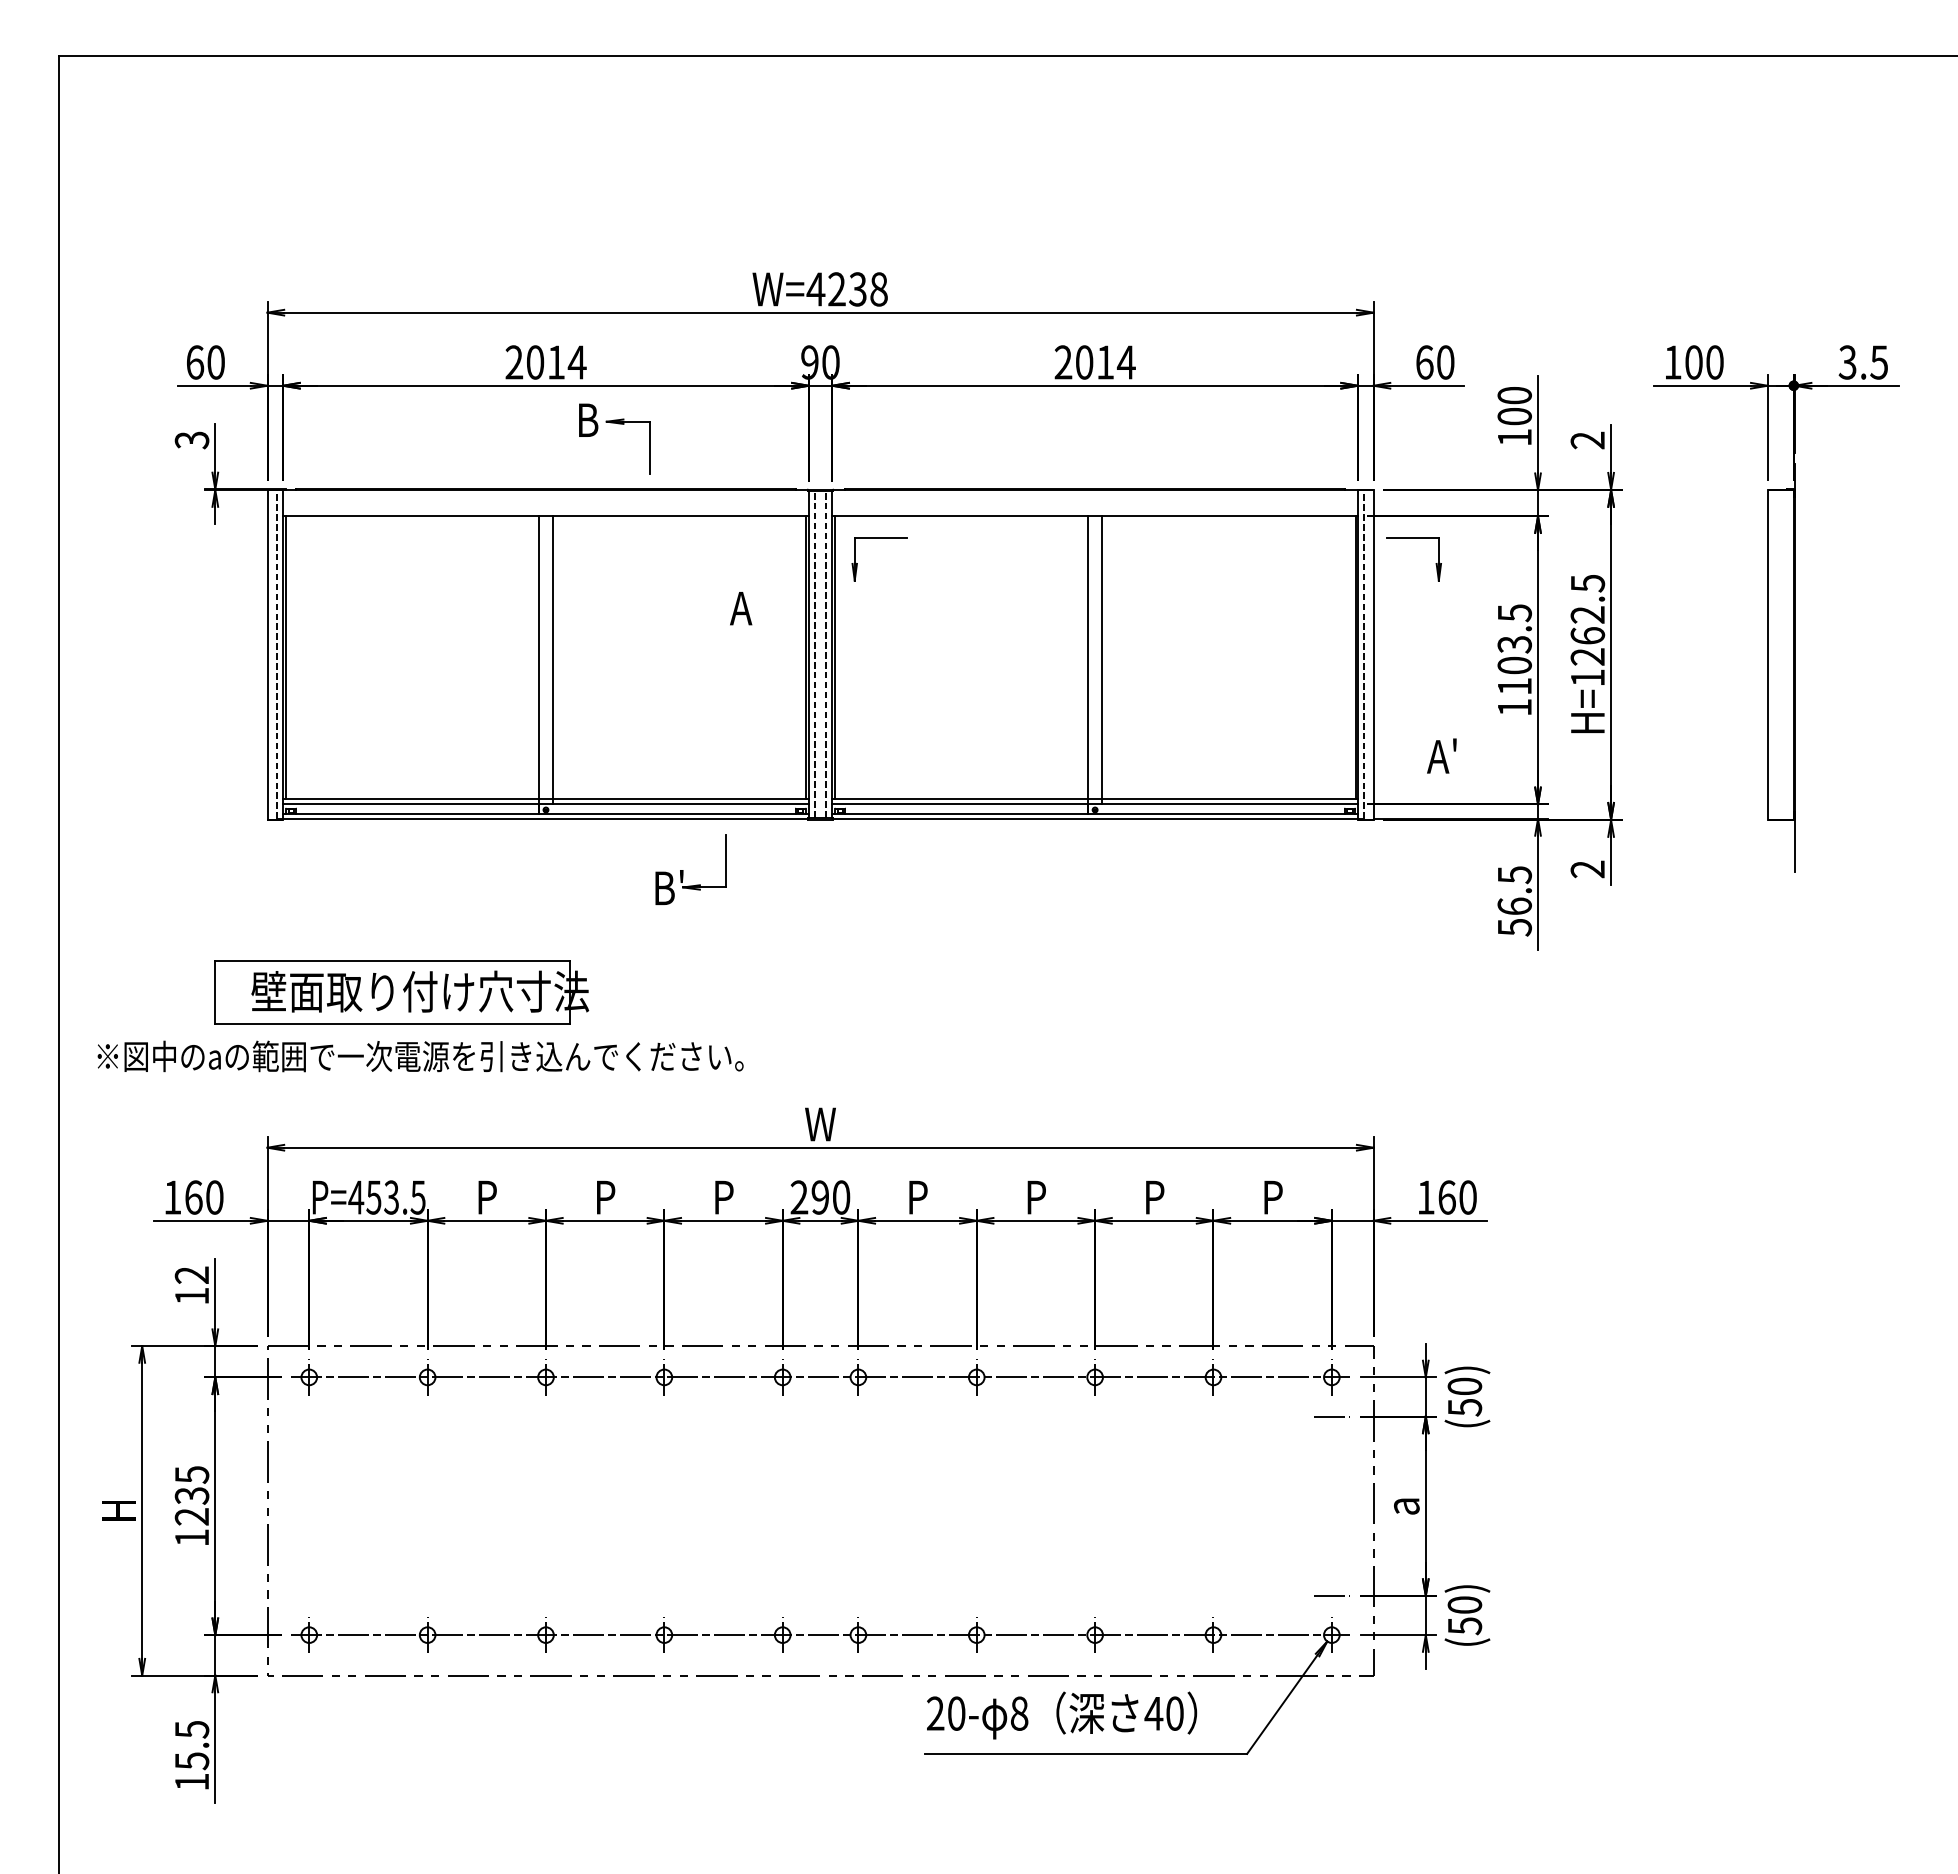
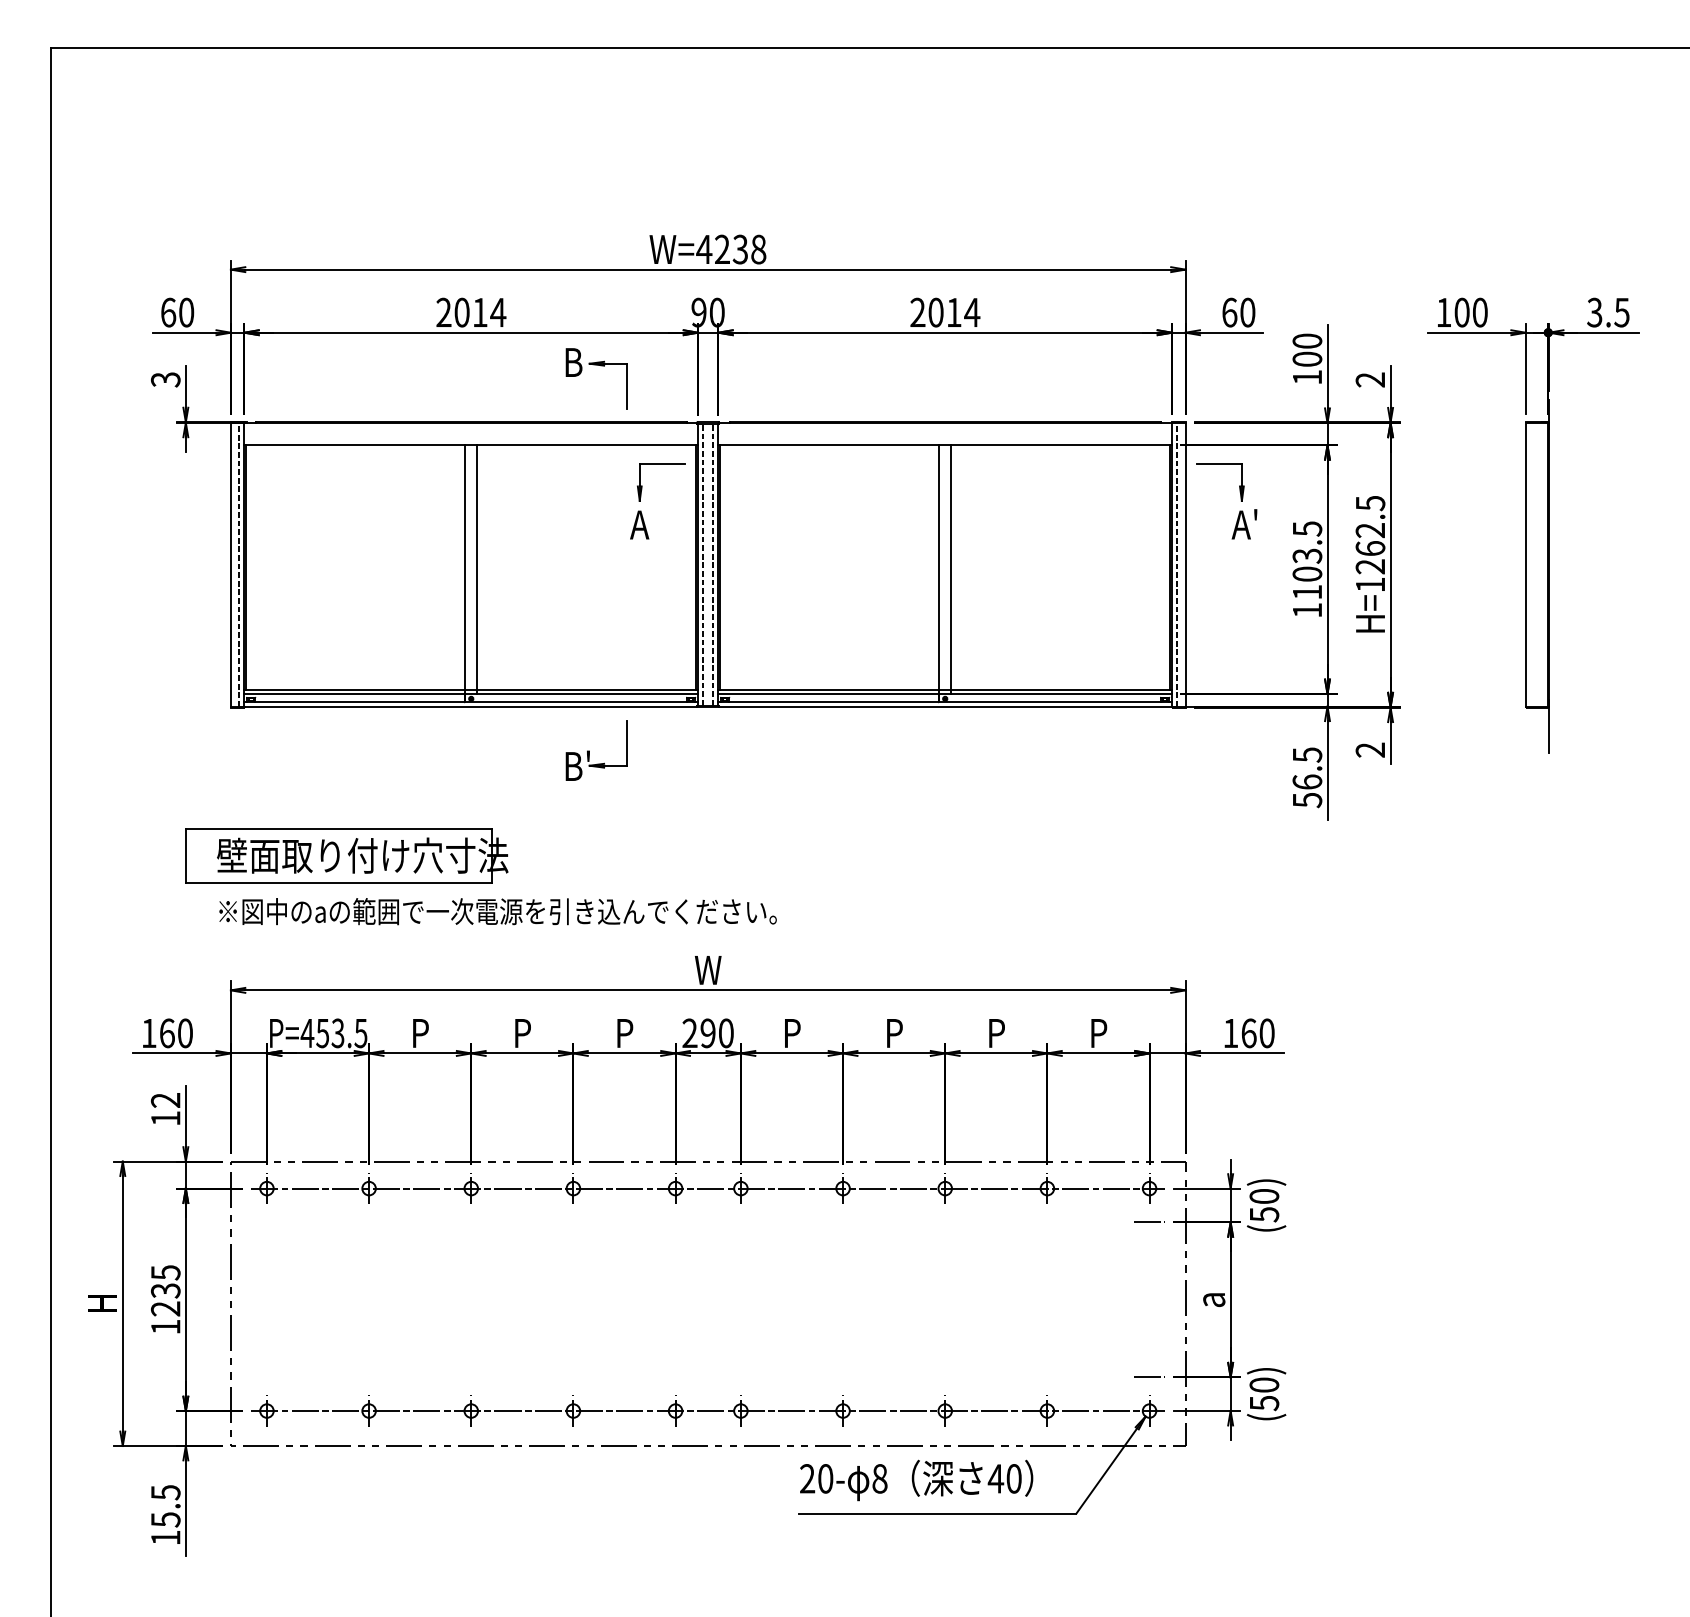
part: (619, 424) -> (600, 366), moved
part: (879, 538) -> (661, 464), moved
text: (1441, 756) -> (1244, 524), moved
text: (419, 1056) -> (497, 911), moved

